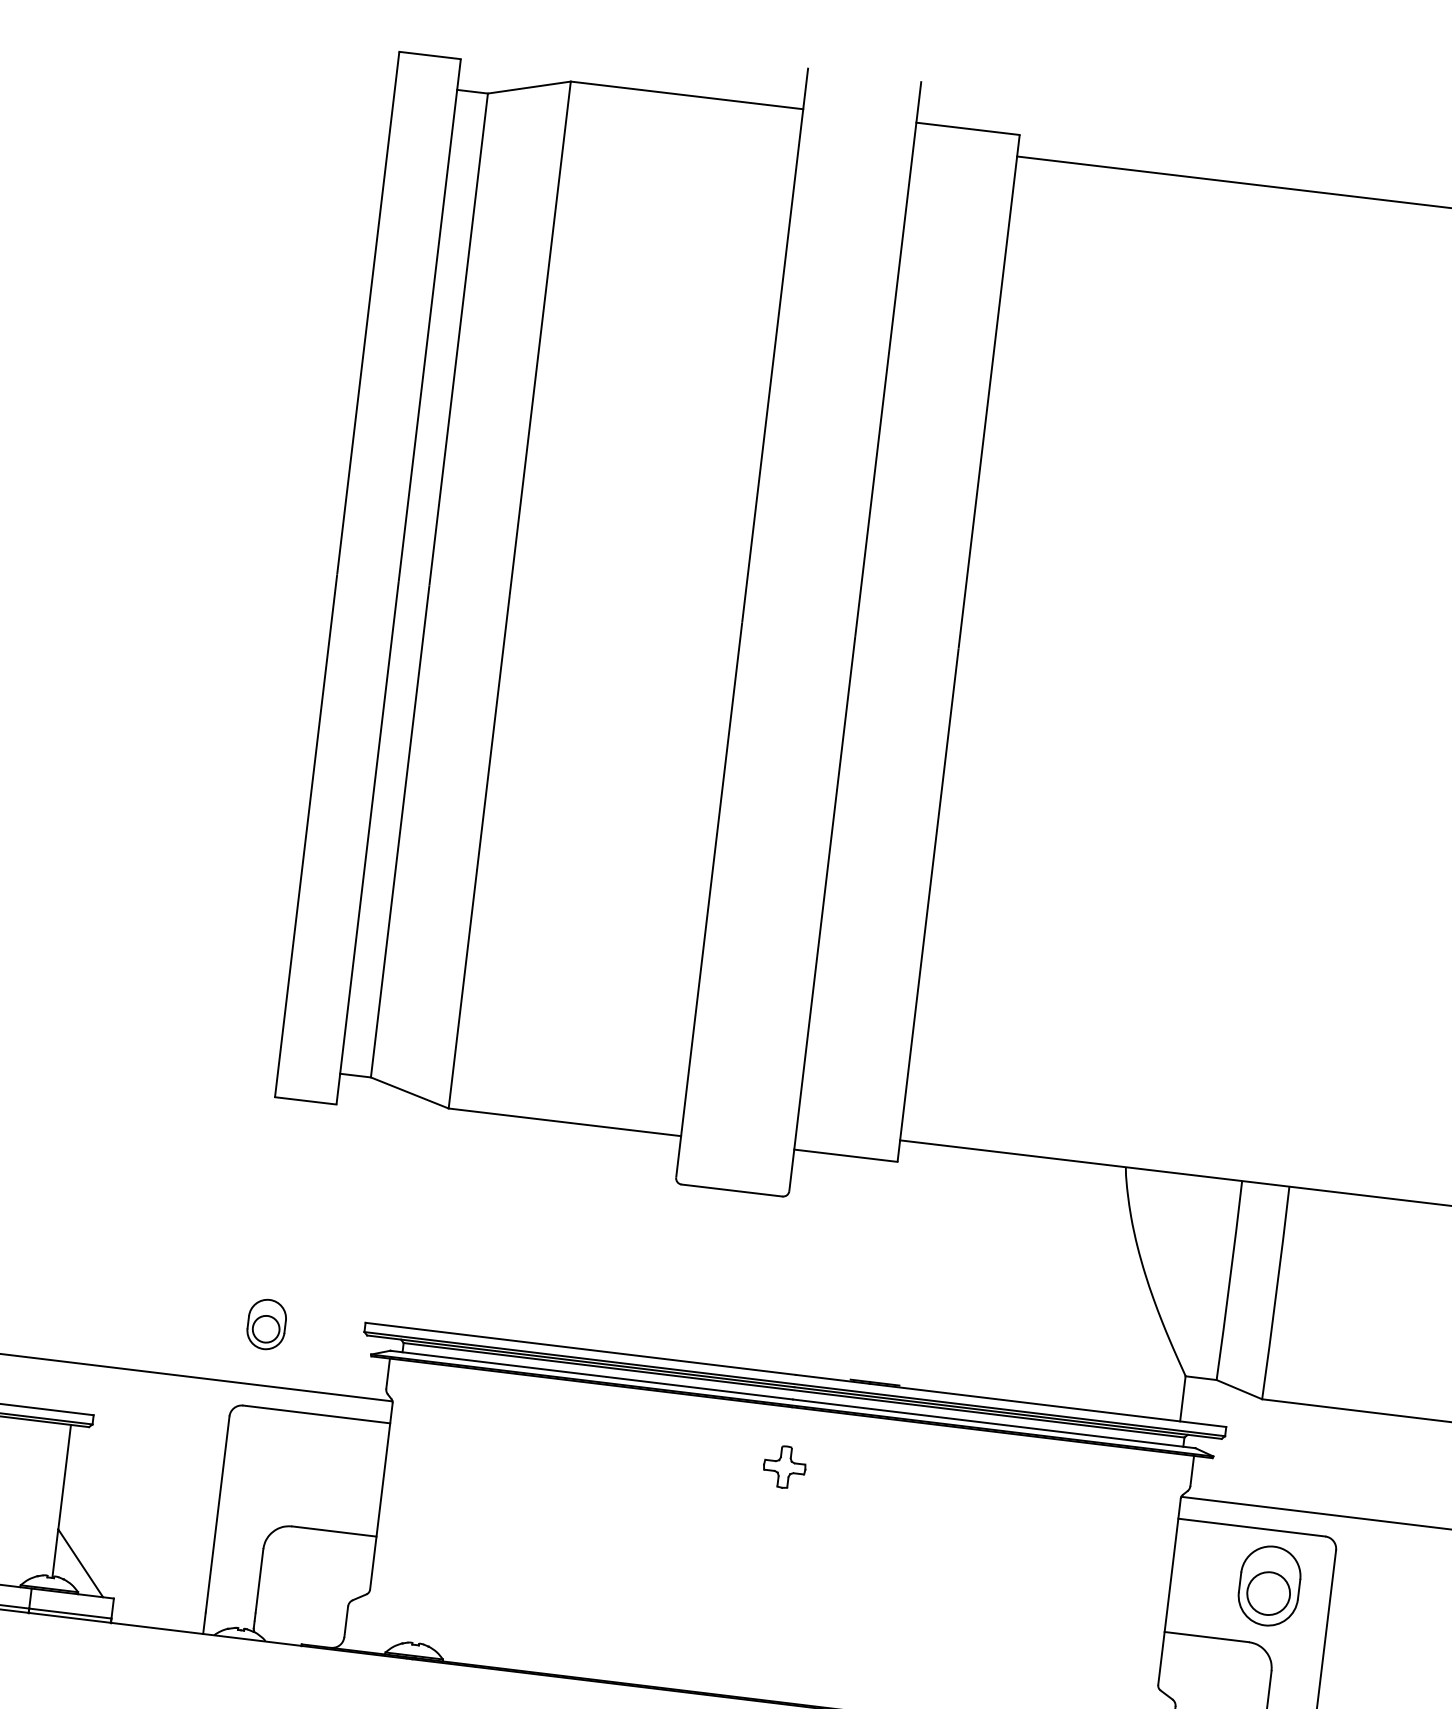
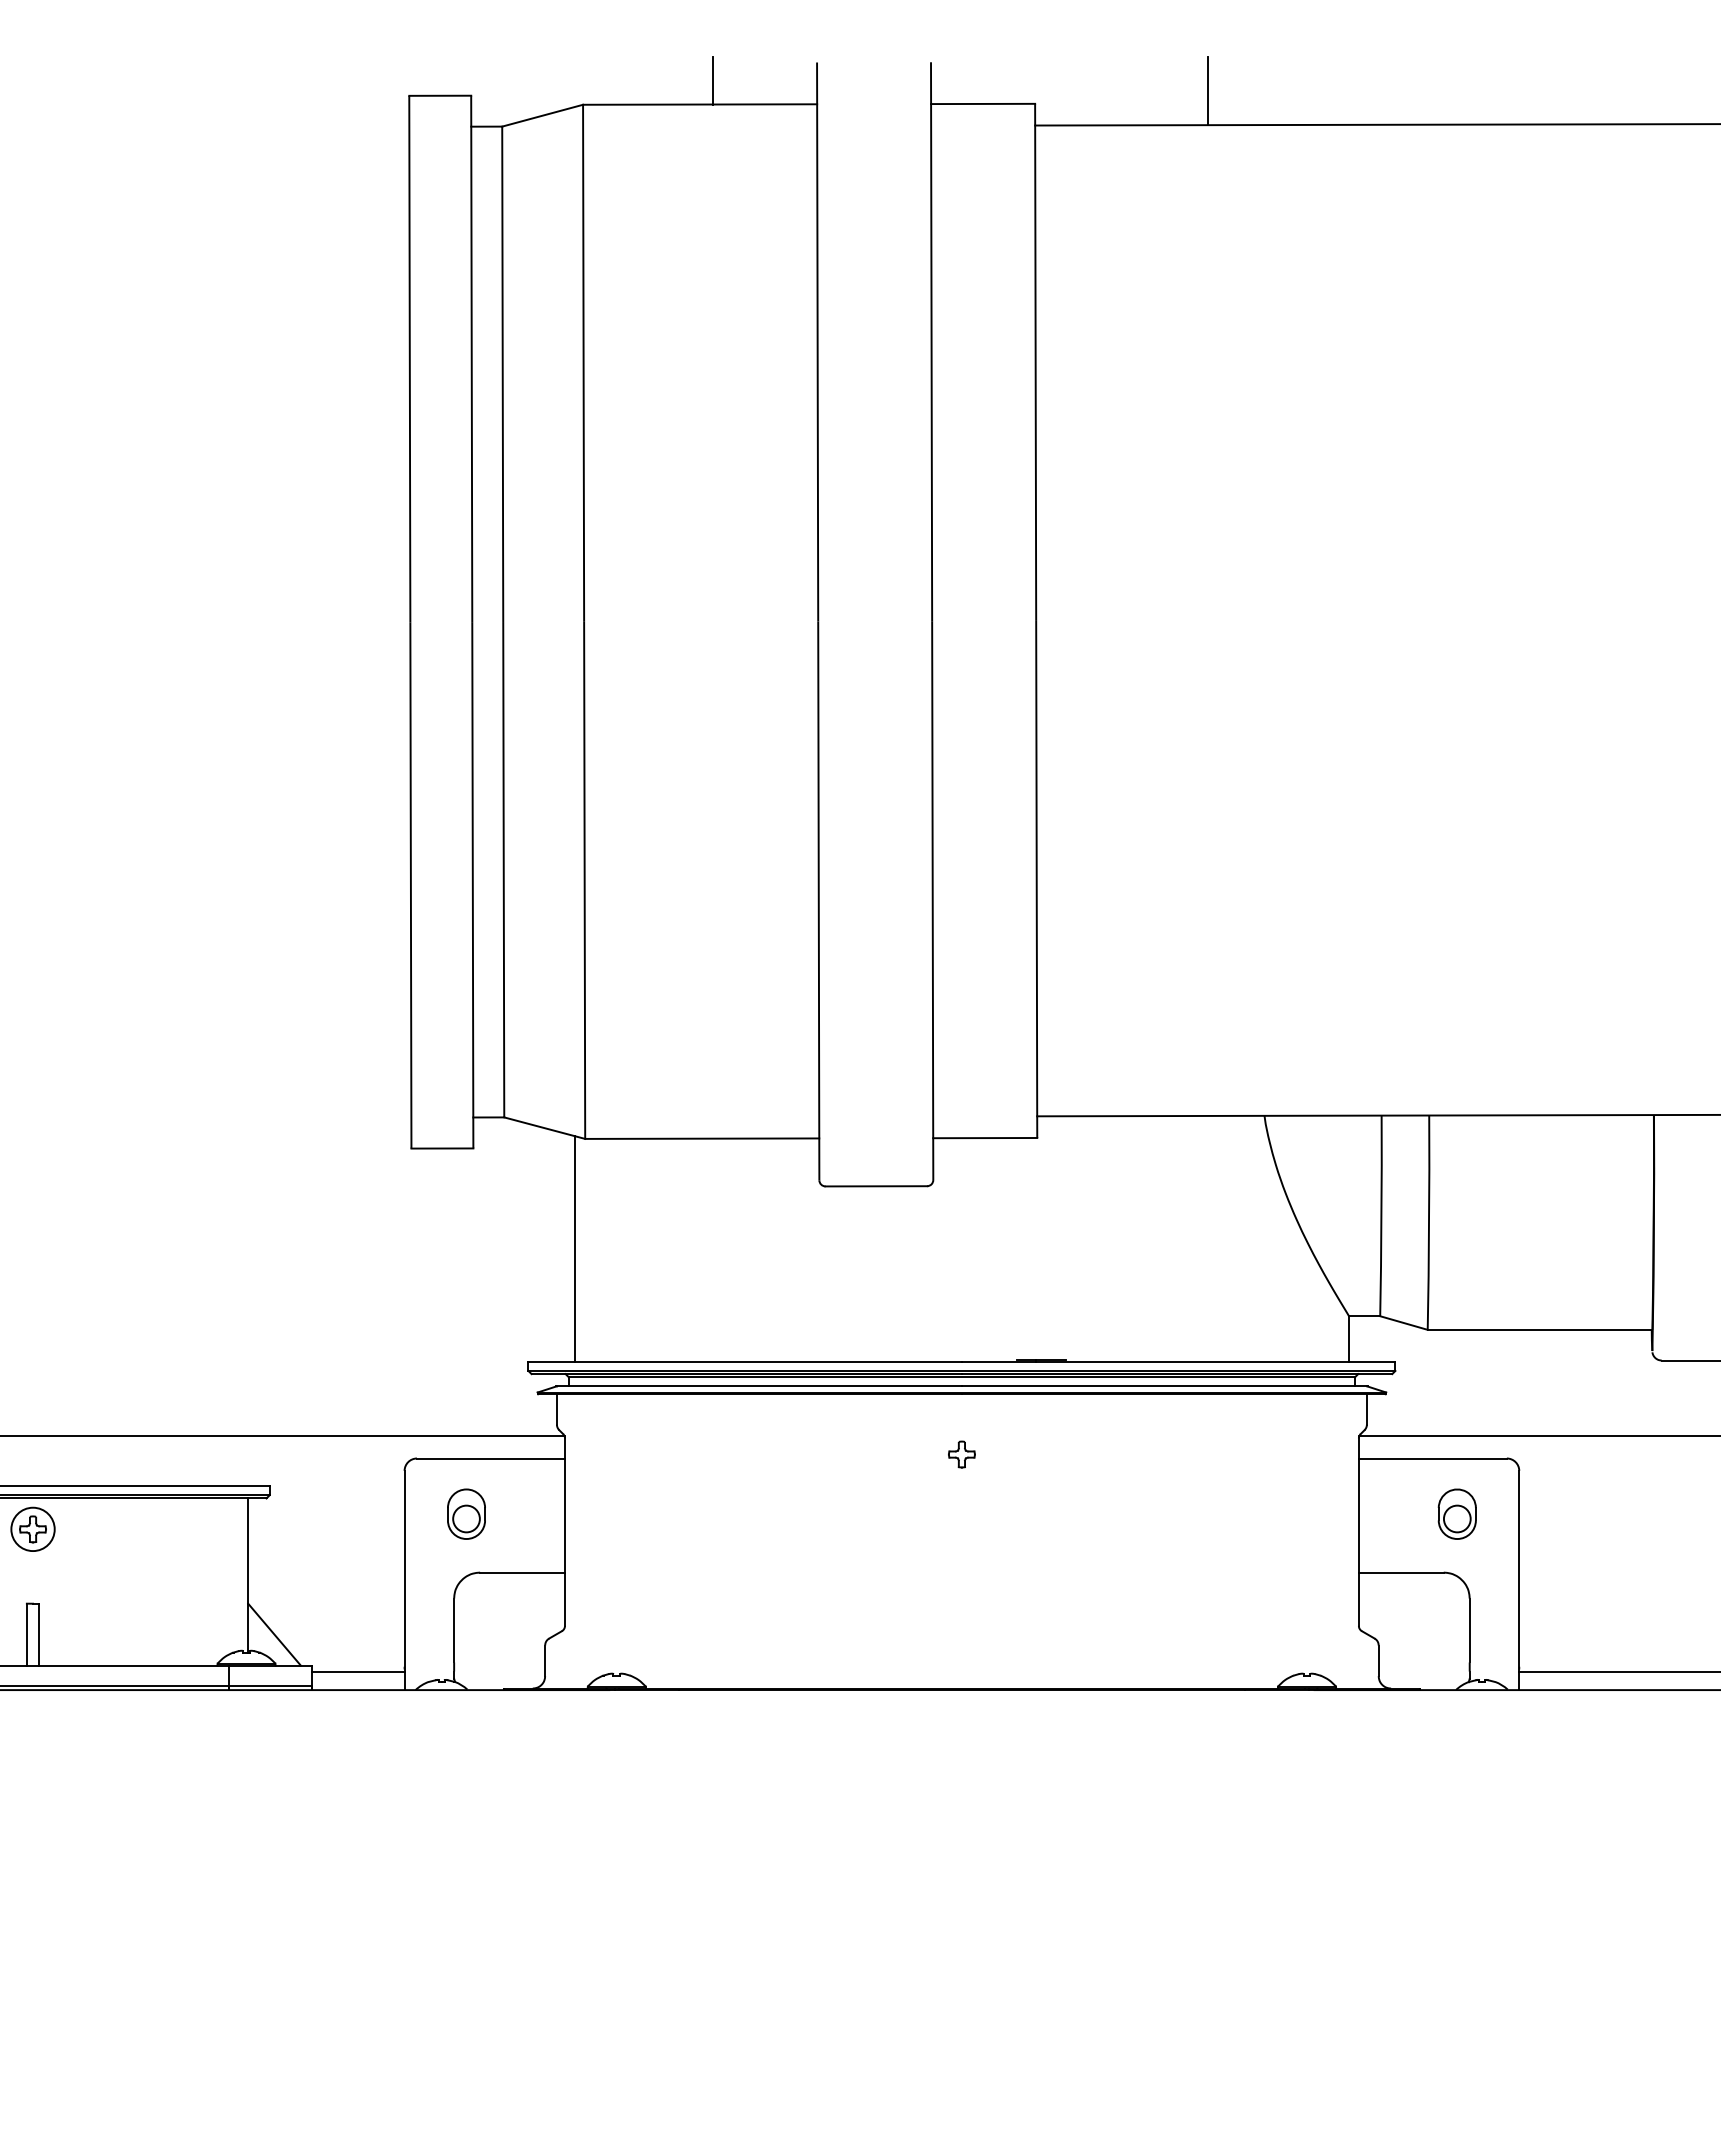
line: (702, 73) -> (712, 80), added
line: (1193, 143) -> (1208, 91), added
line: (424, 1216) -> (574, 1248), added
part: (266, 1323) -> (466, 1513), moved
part: (784, 1467) -> (961, 1454), size x0.62
part: (1268, 1585) -> (1456, 1513), size x0.62
line: (158, 1610) -> (357, 1672), added

